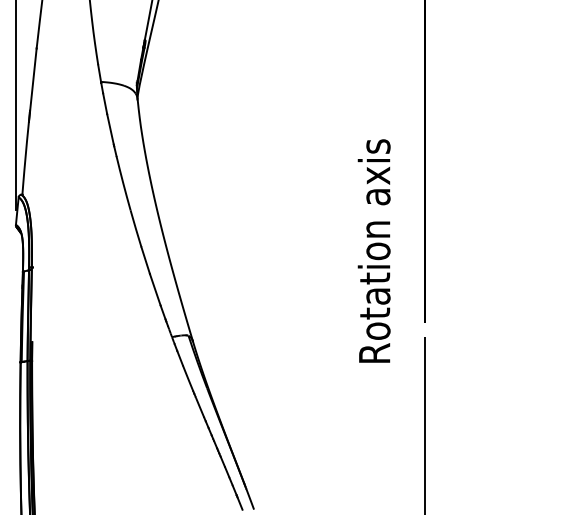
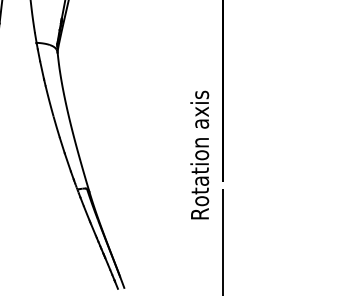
text: (373, 250) -> (199, 154), moved

